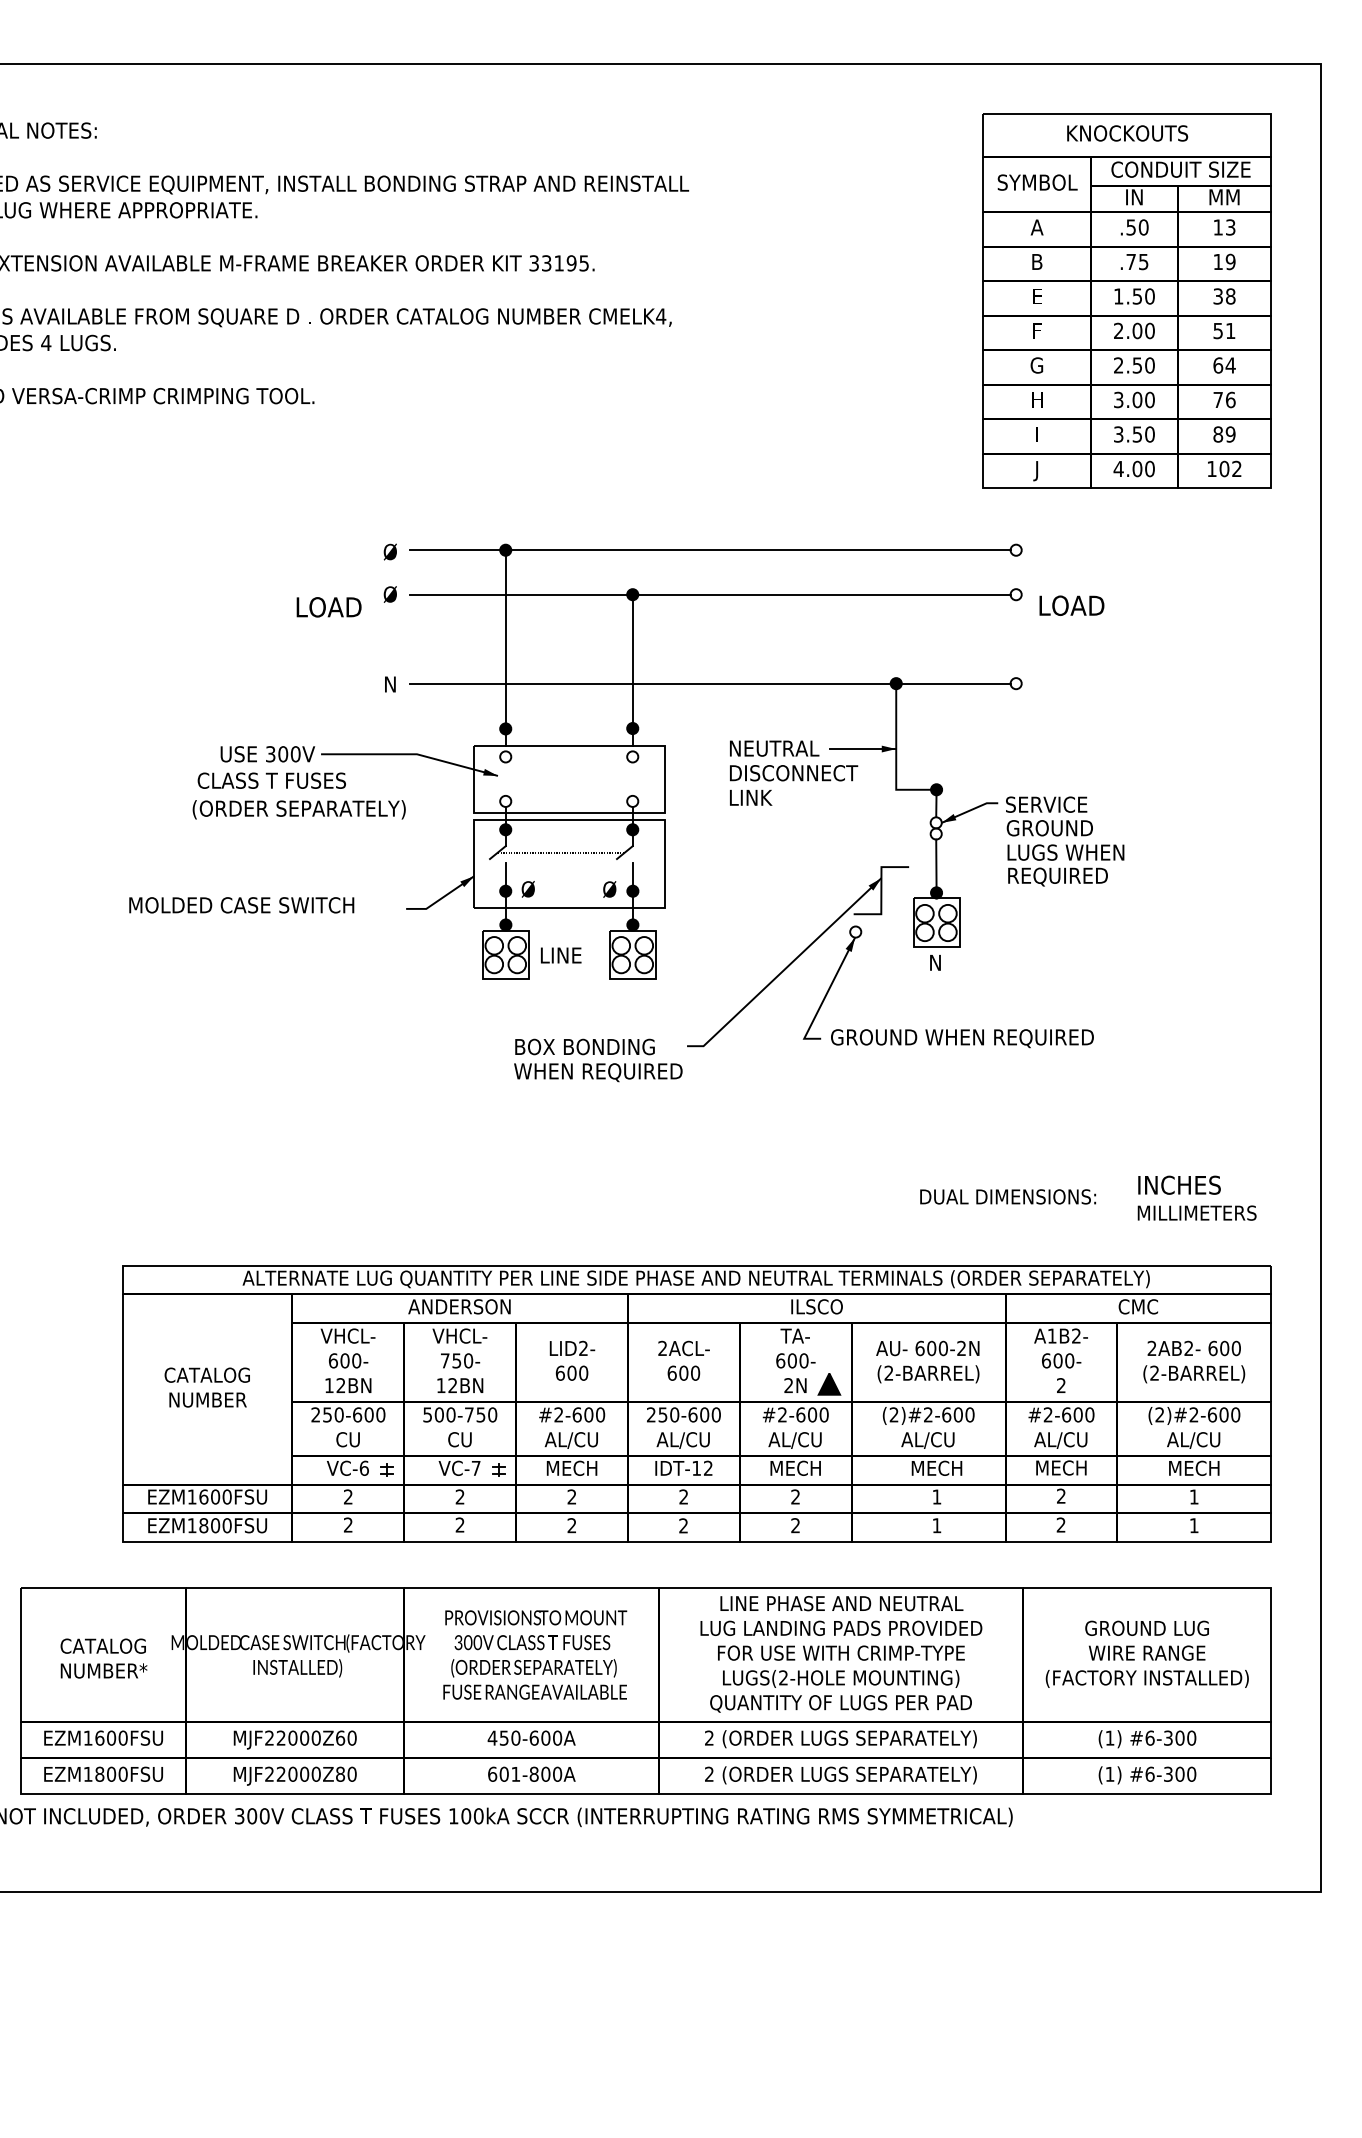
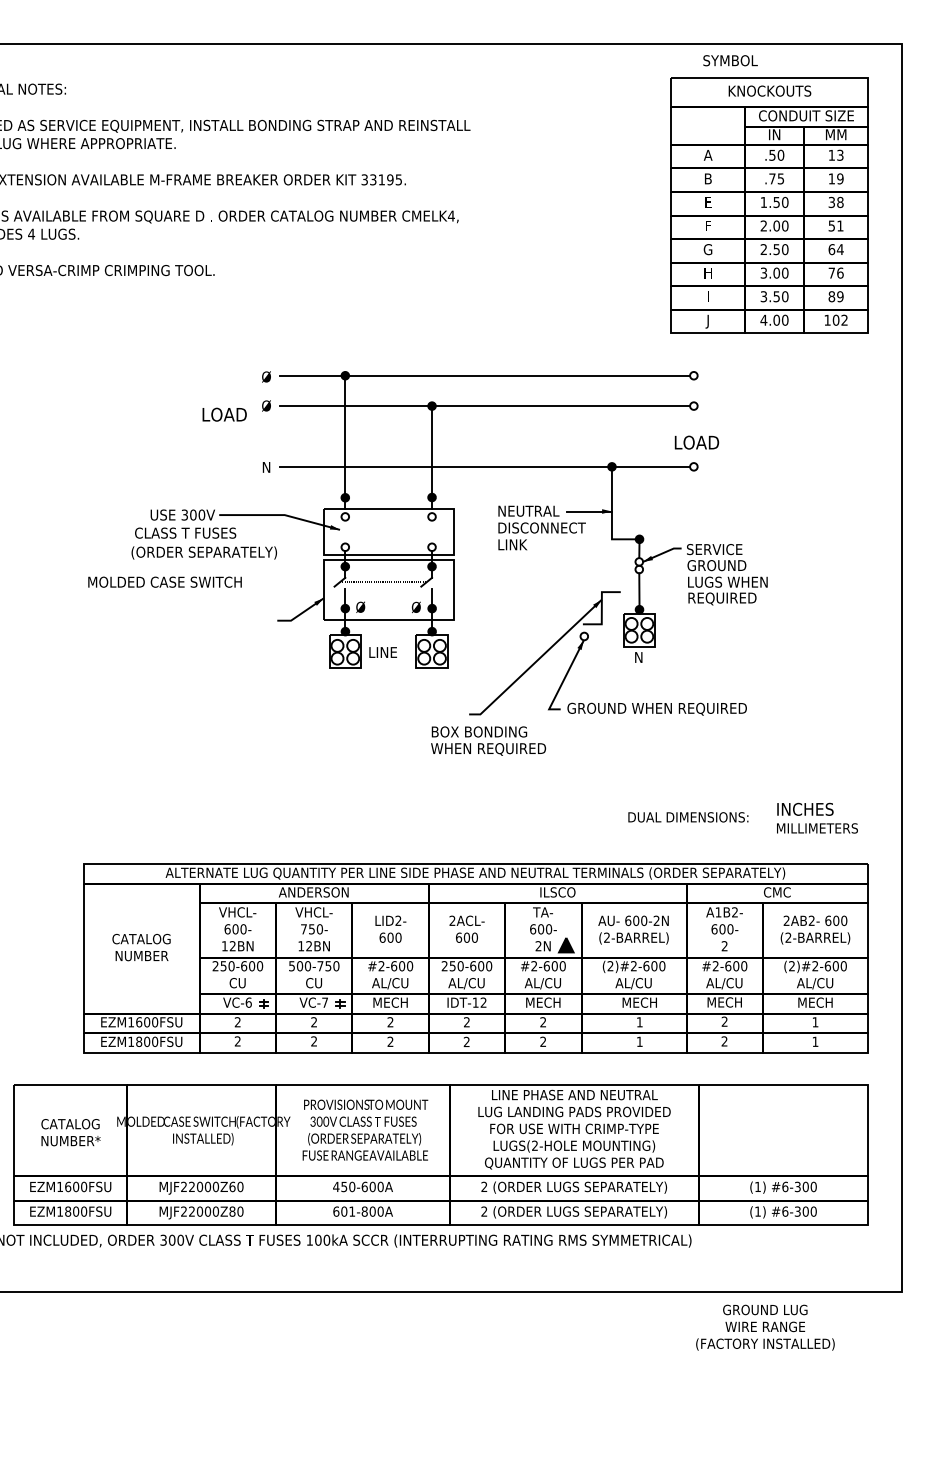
text: (1037, 182) -> (730, 60), moved
text: (1071, 605) -> (696, 442), moved
text: (240, 904) -> (164, 581), moved
text: (598, 1059) -> (488, 740), moved
text: (1147, 1654) -> (765, 1327), moved

